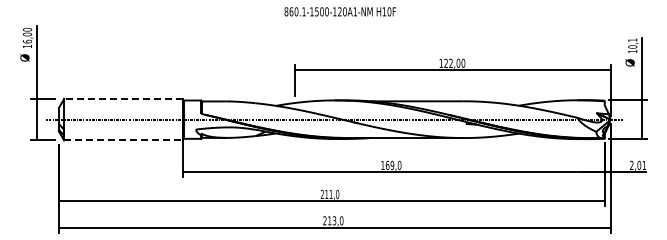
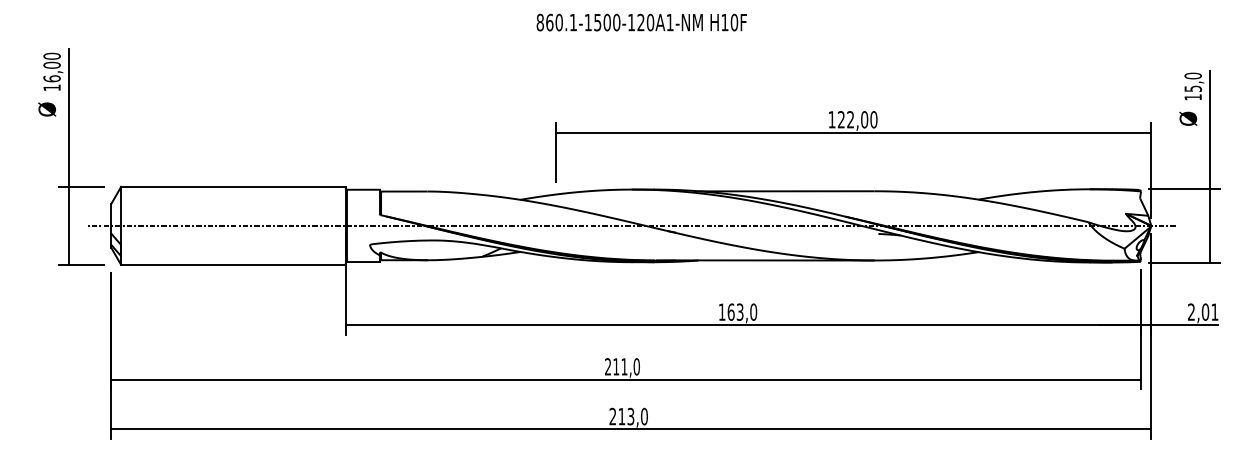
text: (632, 43) -> (1192, 82), 10,1 -> 15,0
line: (123, 98) -> (233, 185), dashed -> solid
line: (123, 140) -> (233, 265), dashed -> solid
text: (392, 165) -> (740, 312), 169,0 -> 163,0

